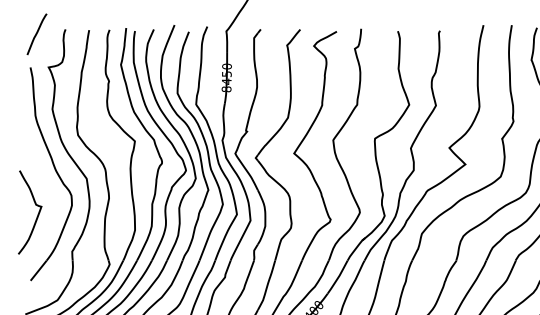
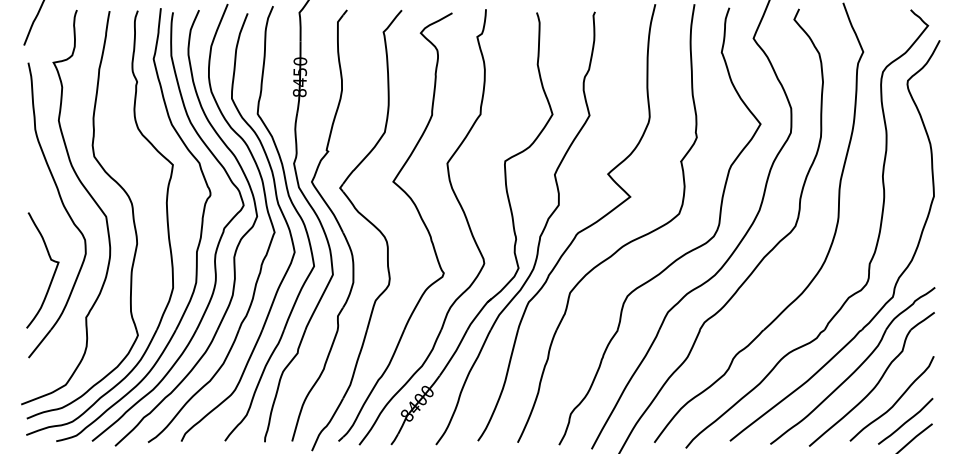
curve: (37, 216) -> (52, 275), moved

